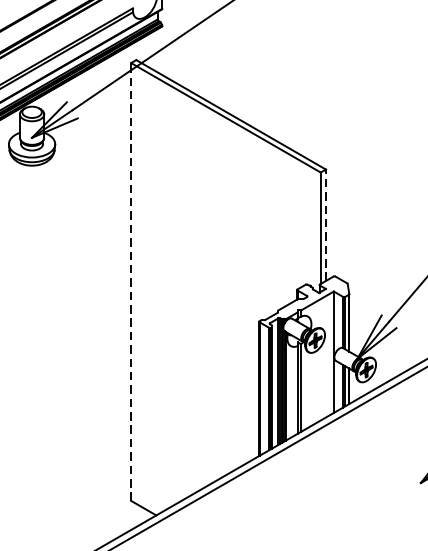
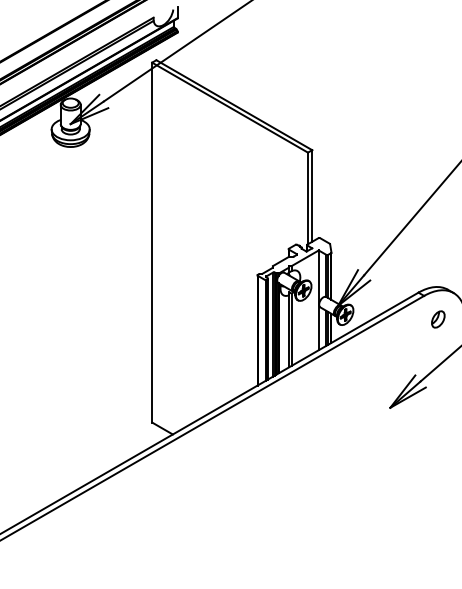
line: (326, 224) -> (312, 195), dashed -> solid
line: (131, 281) -> (152, 242), dashed -> solid

